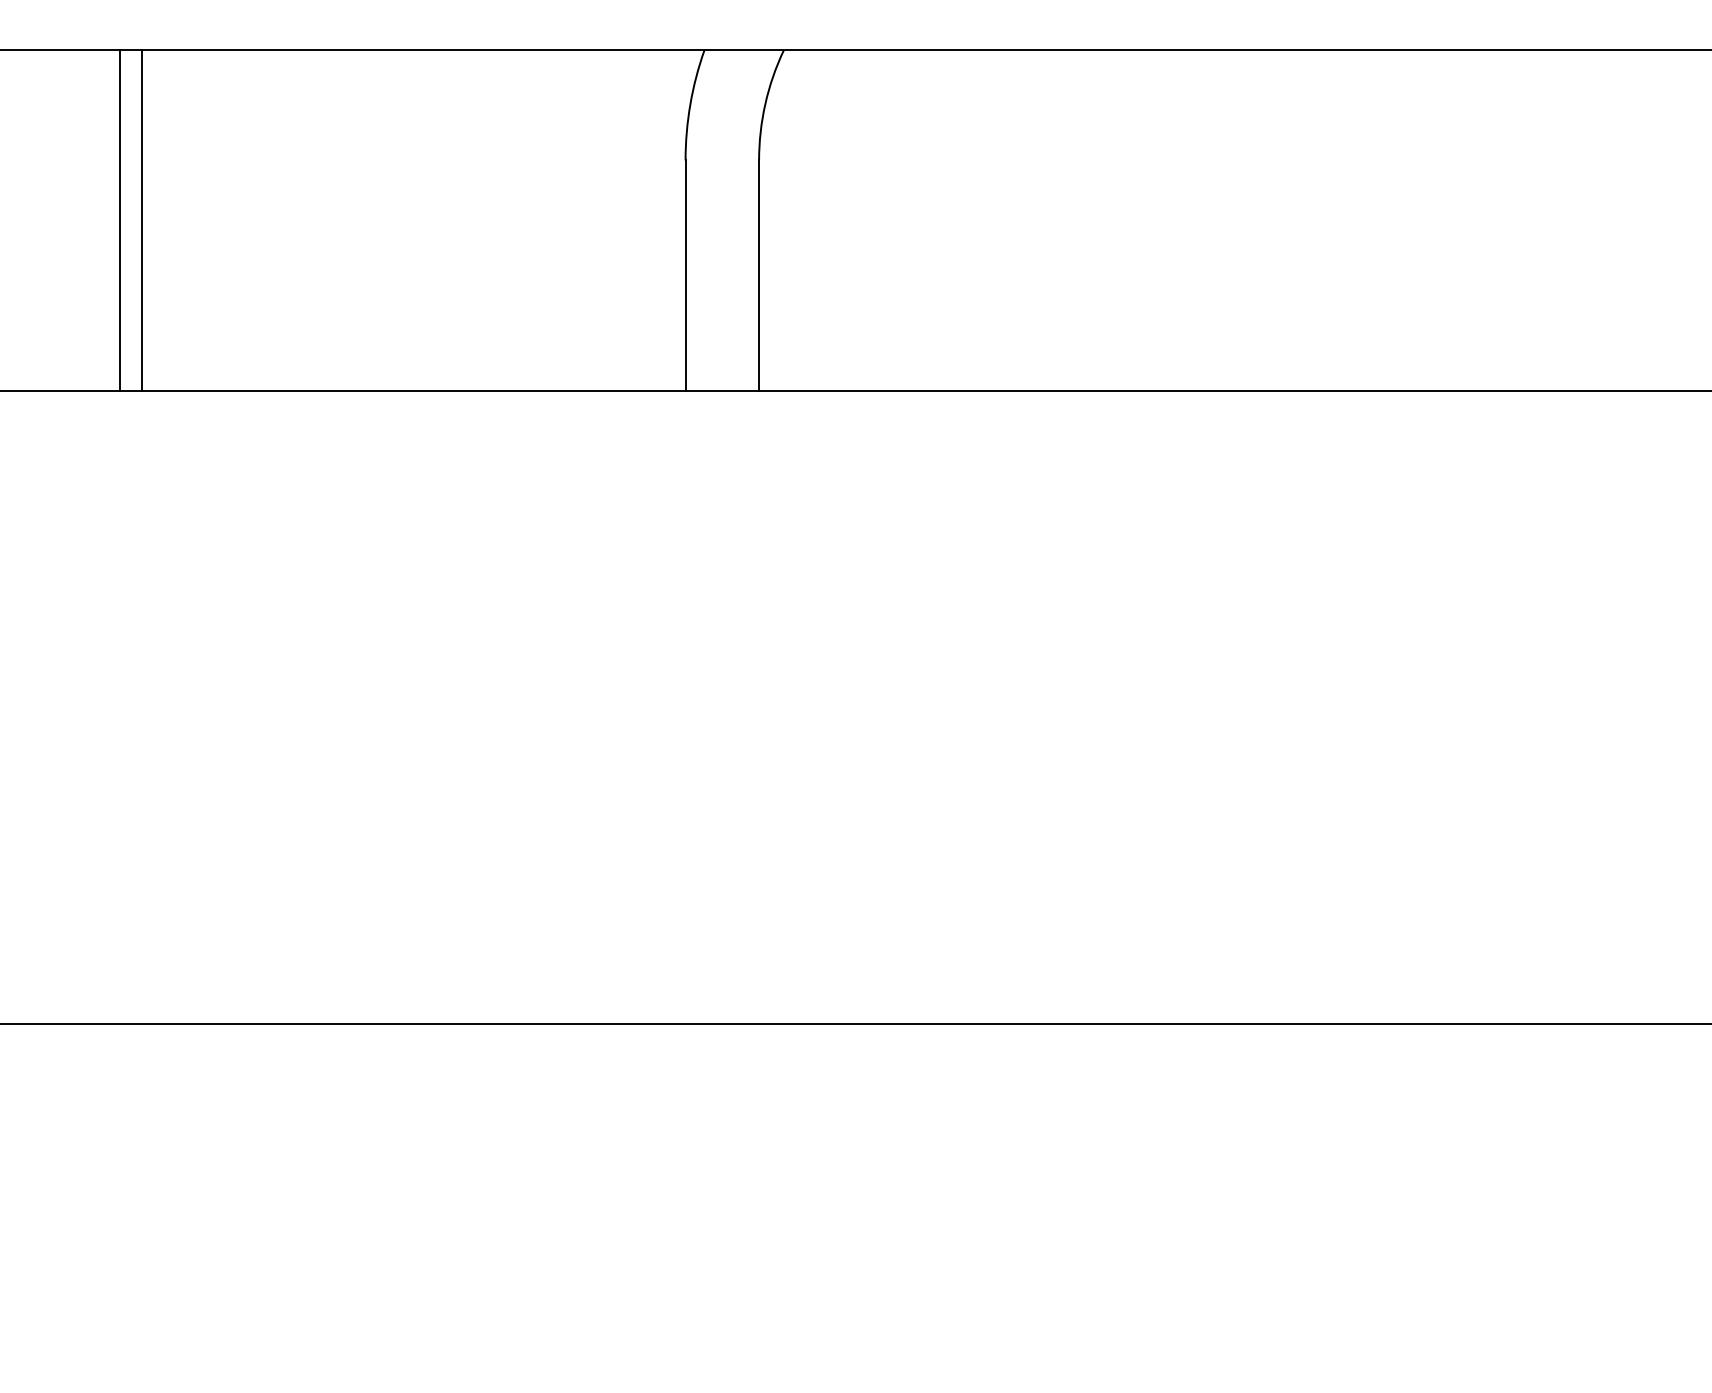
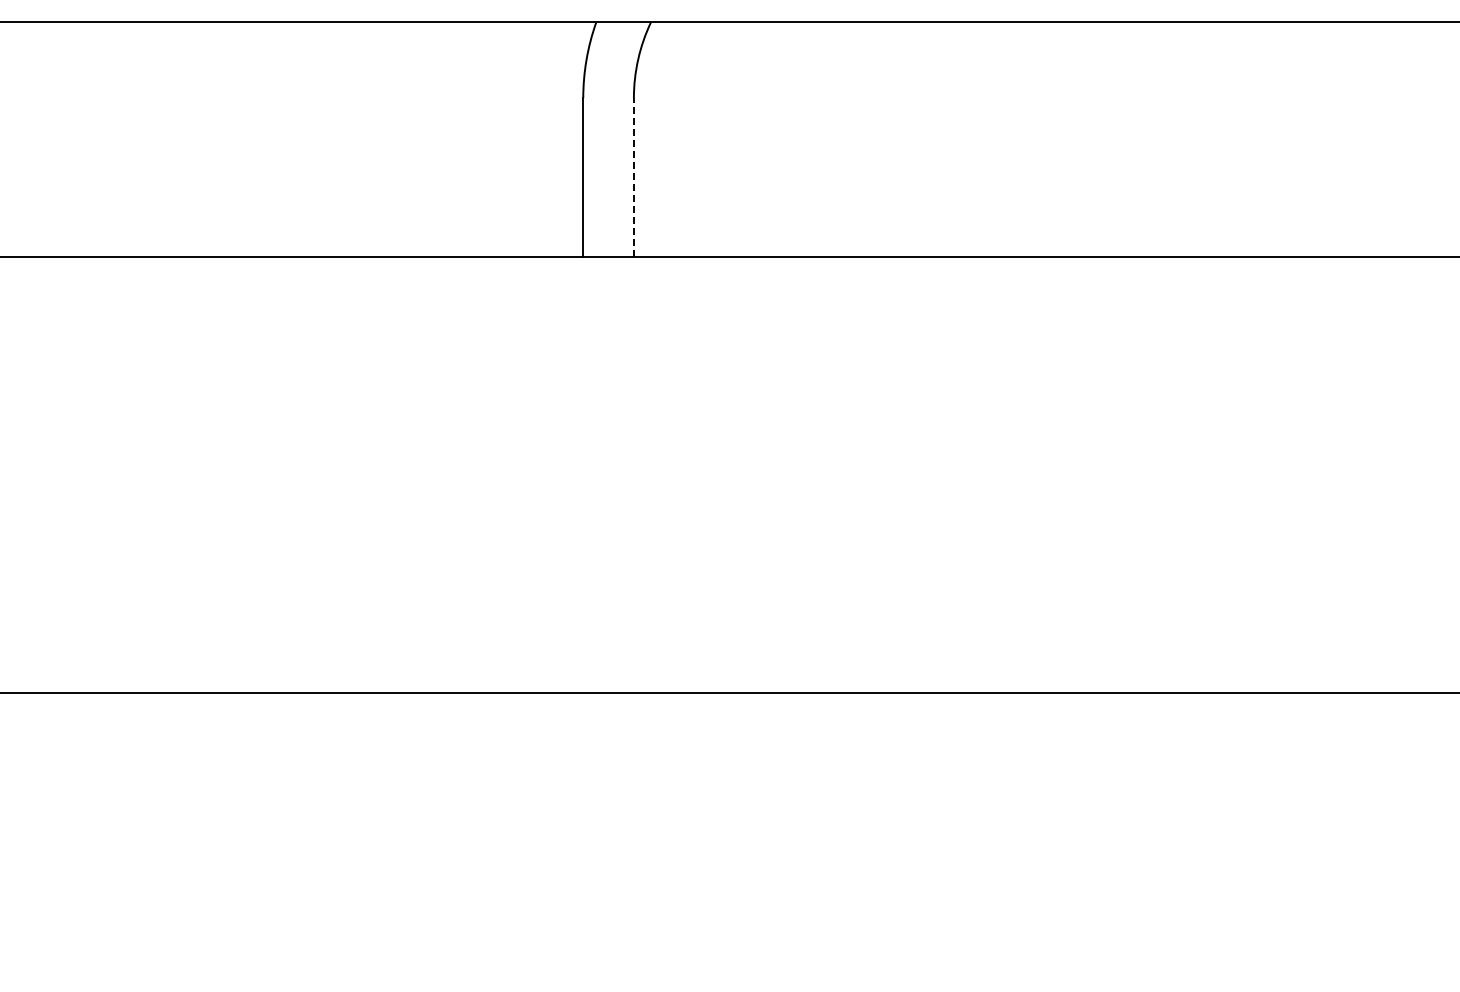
line: (119, 220) -> (193, 139), removed
line: (141, 220) -> (208, 139), removed
line: (758, 275) -> (633, 177), solid -> dashed

